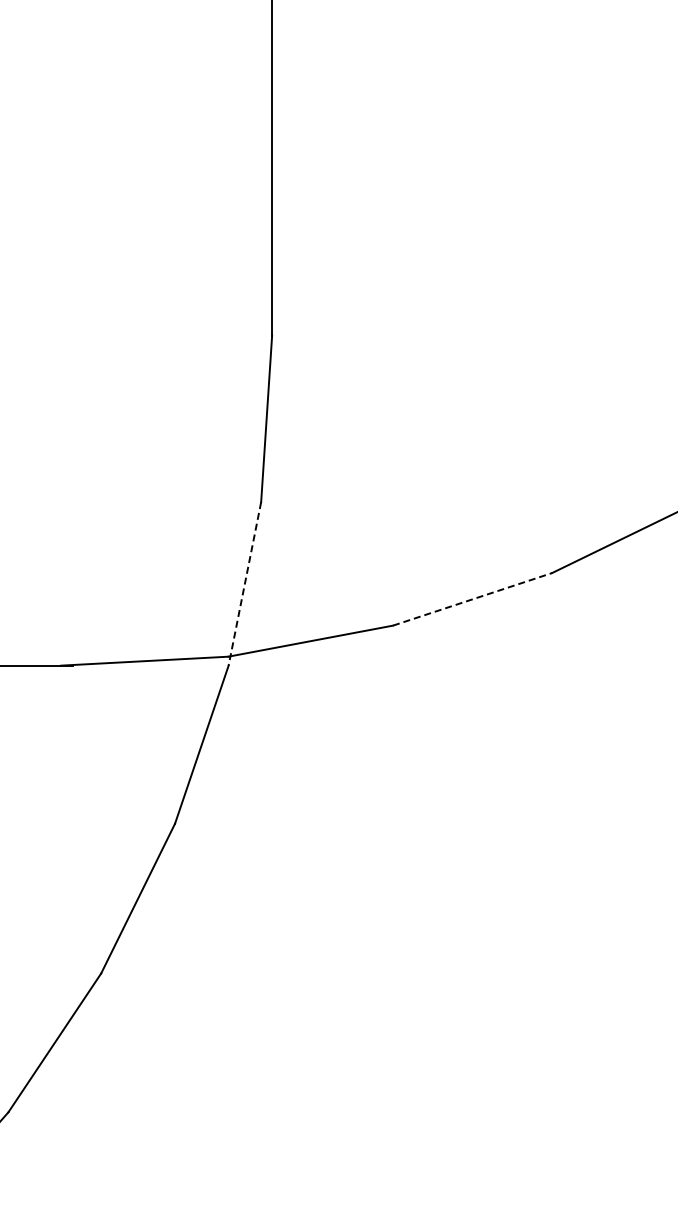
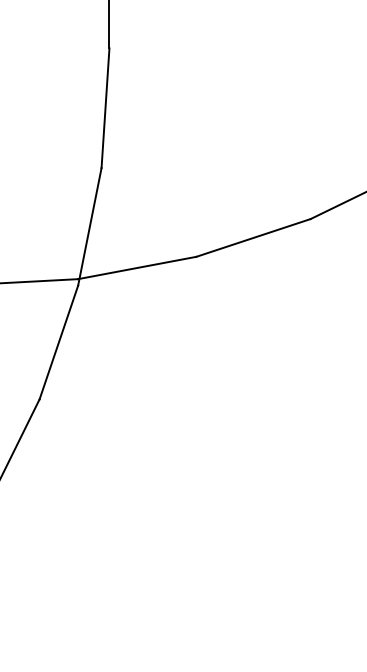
line: (244, 584) -> (89, 227), dashed -> solid
line: (472, 599) -> (253, 238), dashed -> solid

